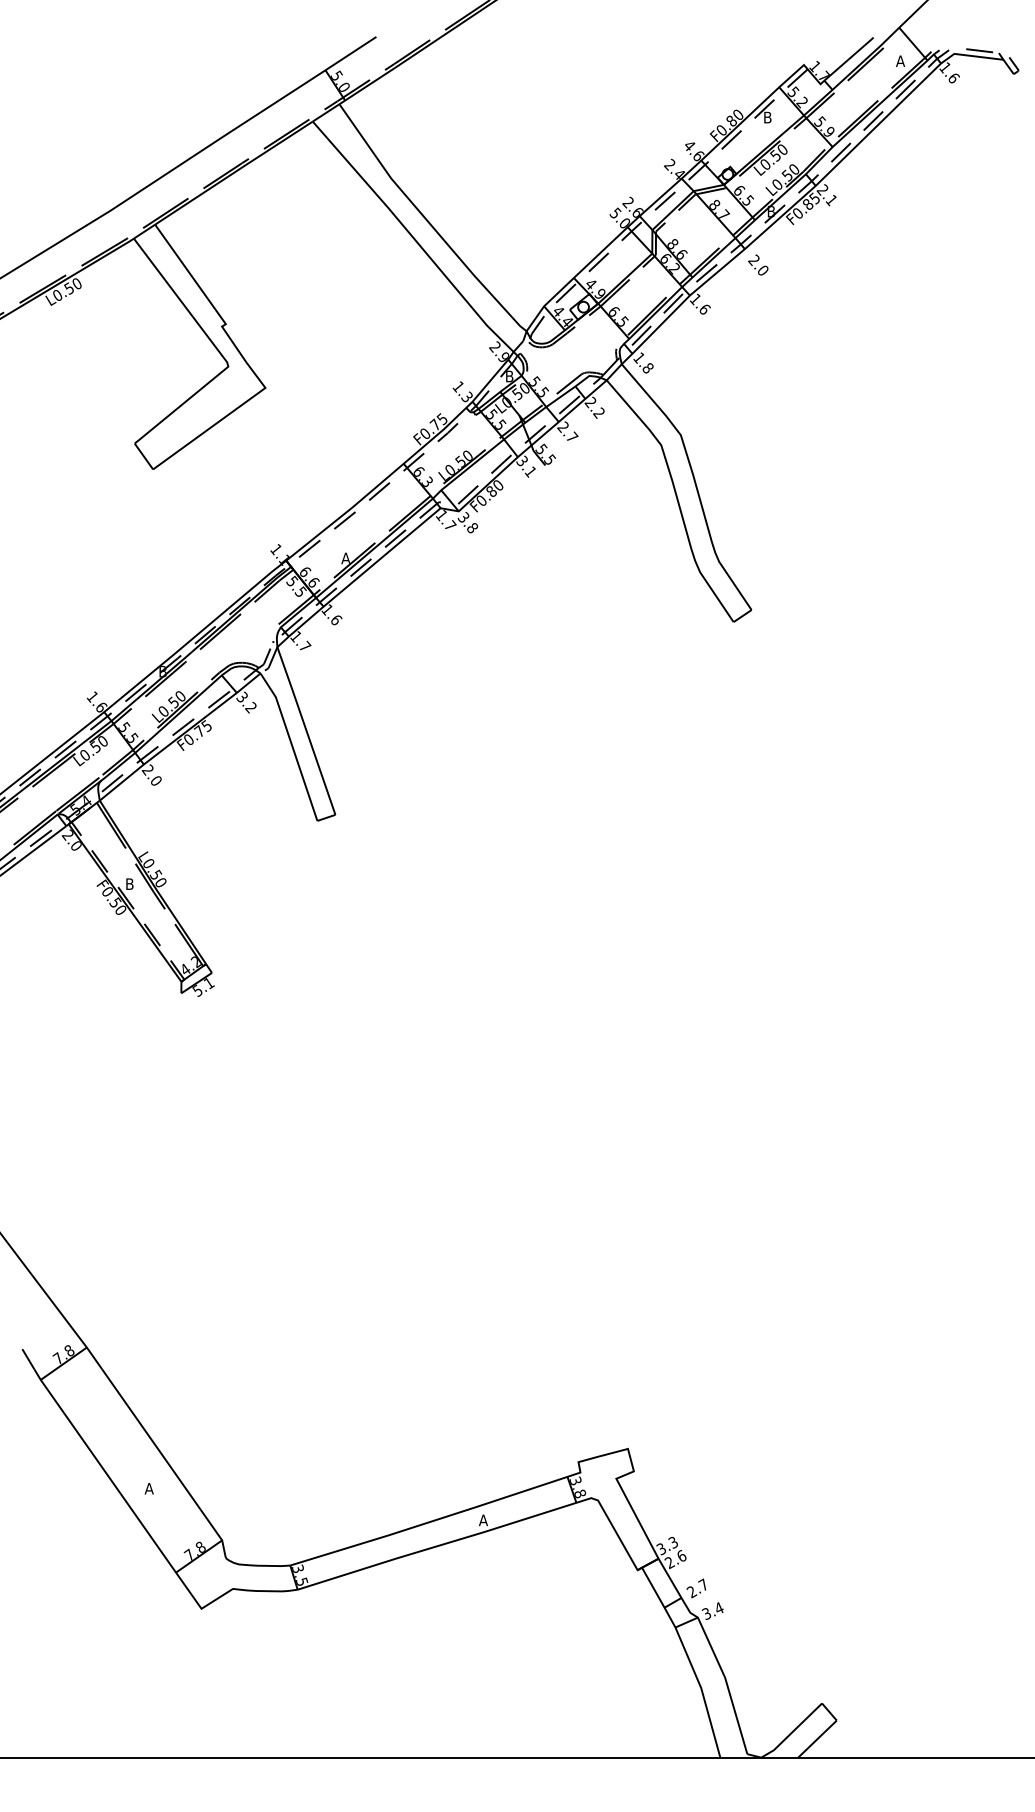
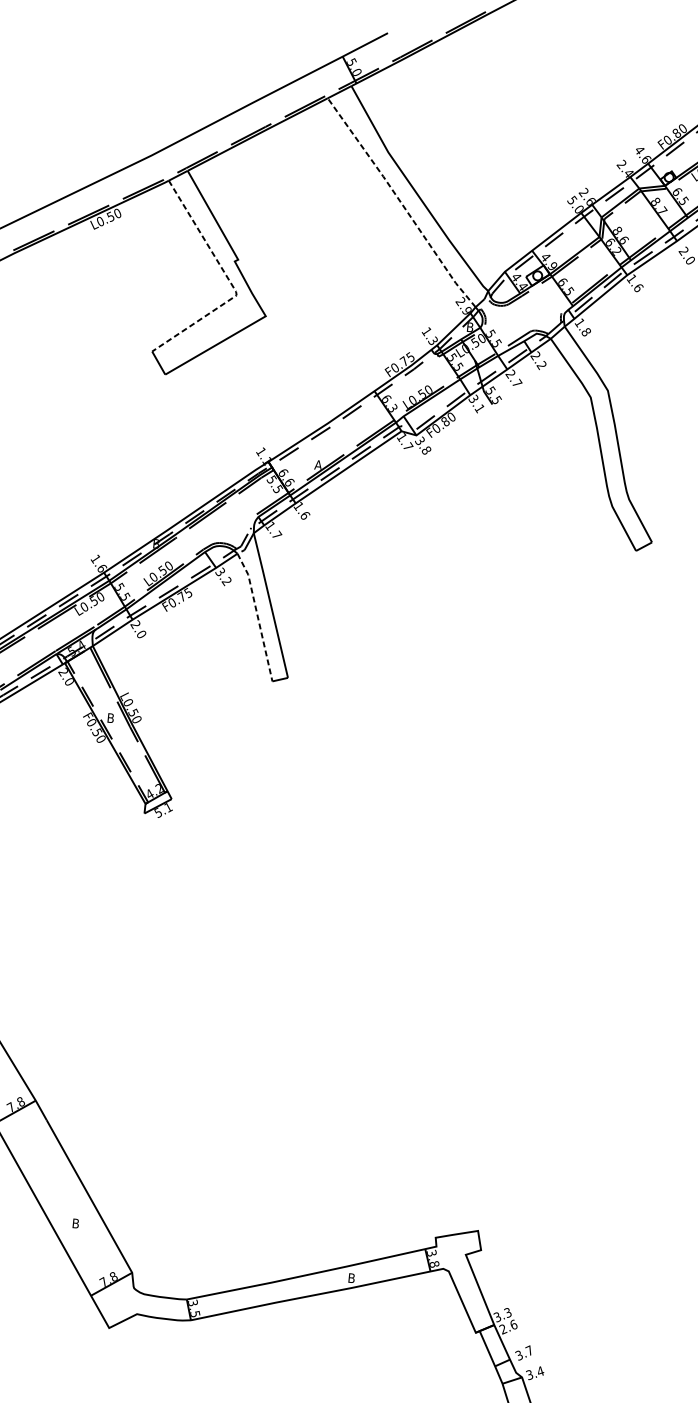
line: (412, 236) -> (401, 202), solid -> dashed
line: (219, 351) -> (230, 281), solid -> dashed
line: (292, 745) -> (258, 616), solid -> dashed
text: (148, 1488) -> (75, 1223), A -> B
text: (483, 1520) -> (351, 1278), A -> B
text: (691, 1592) -> (518, 1355), 2.7 -> 3.7

